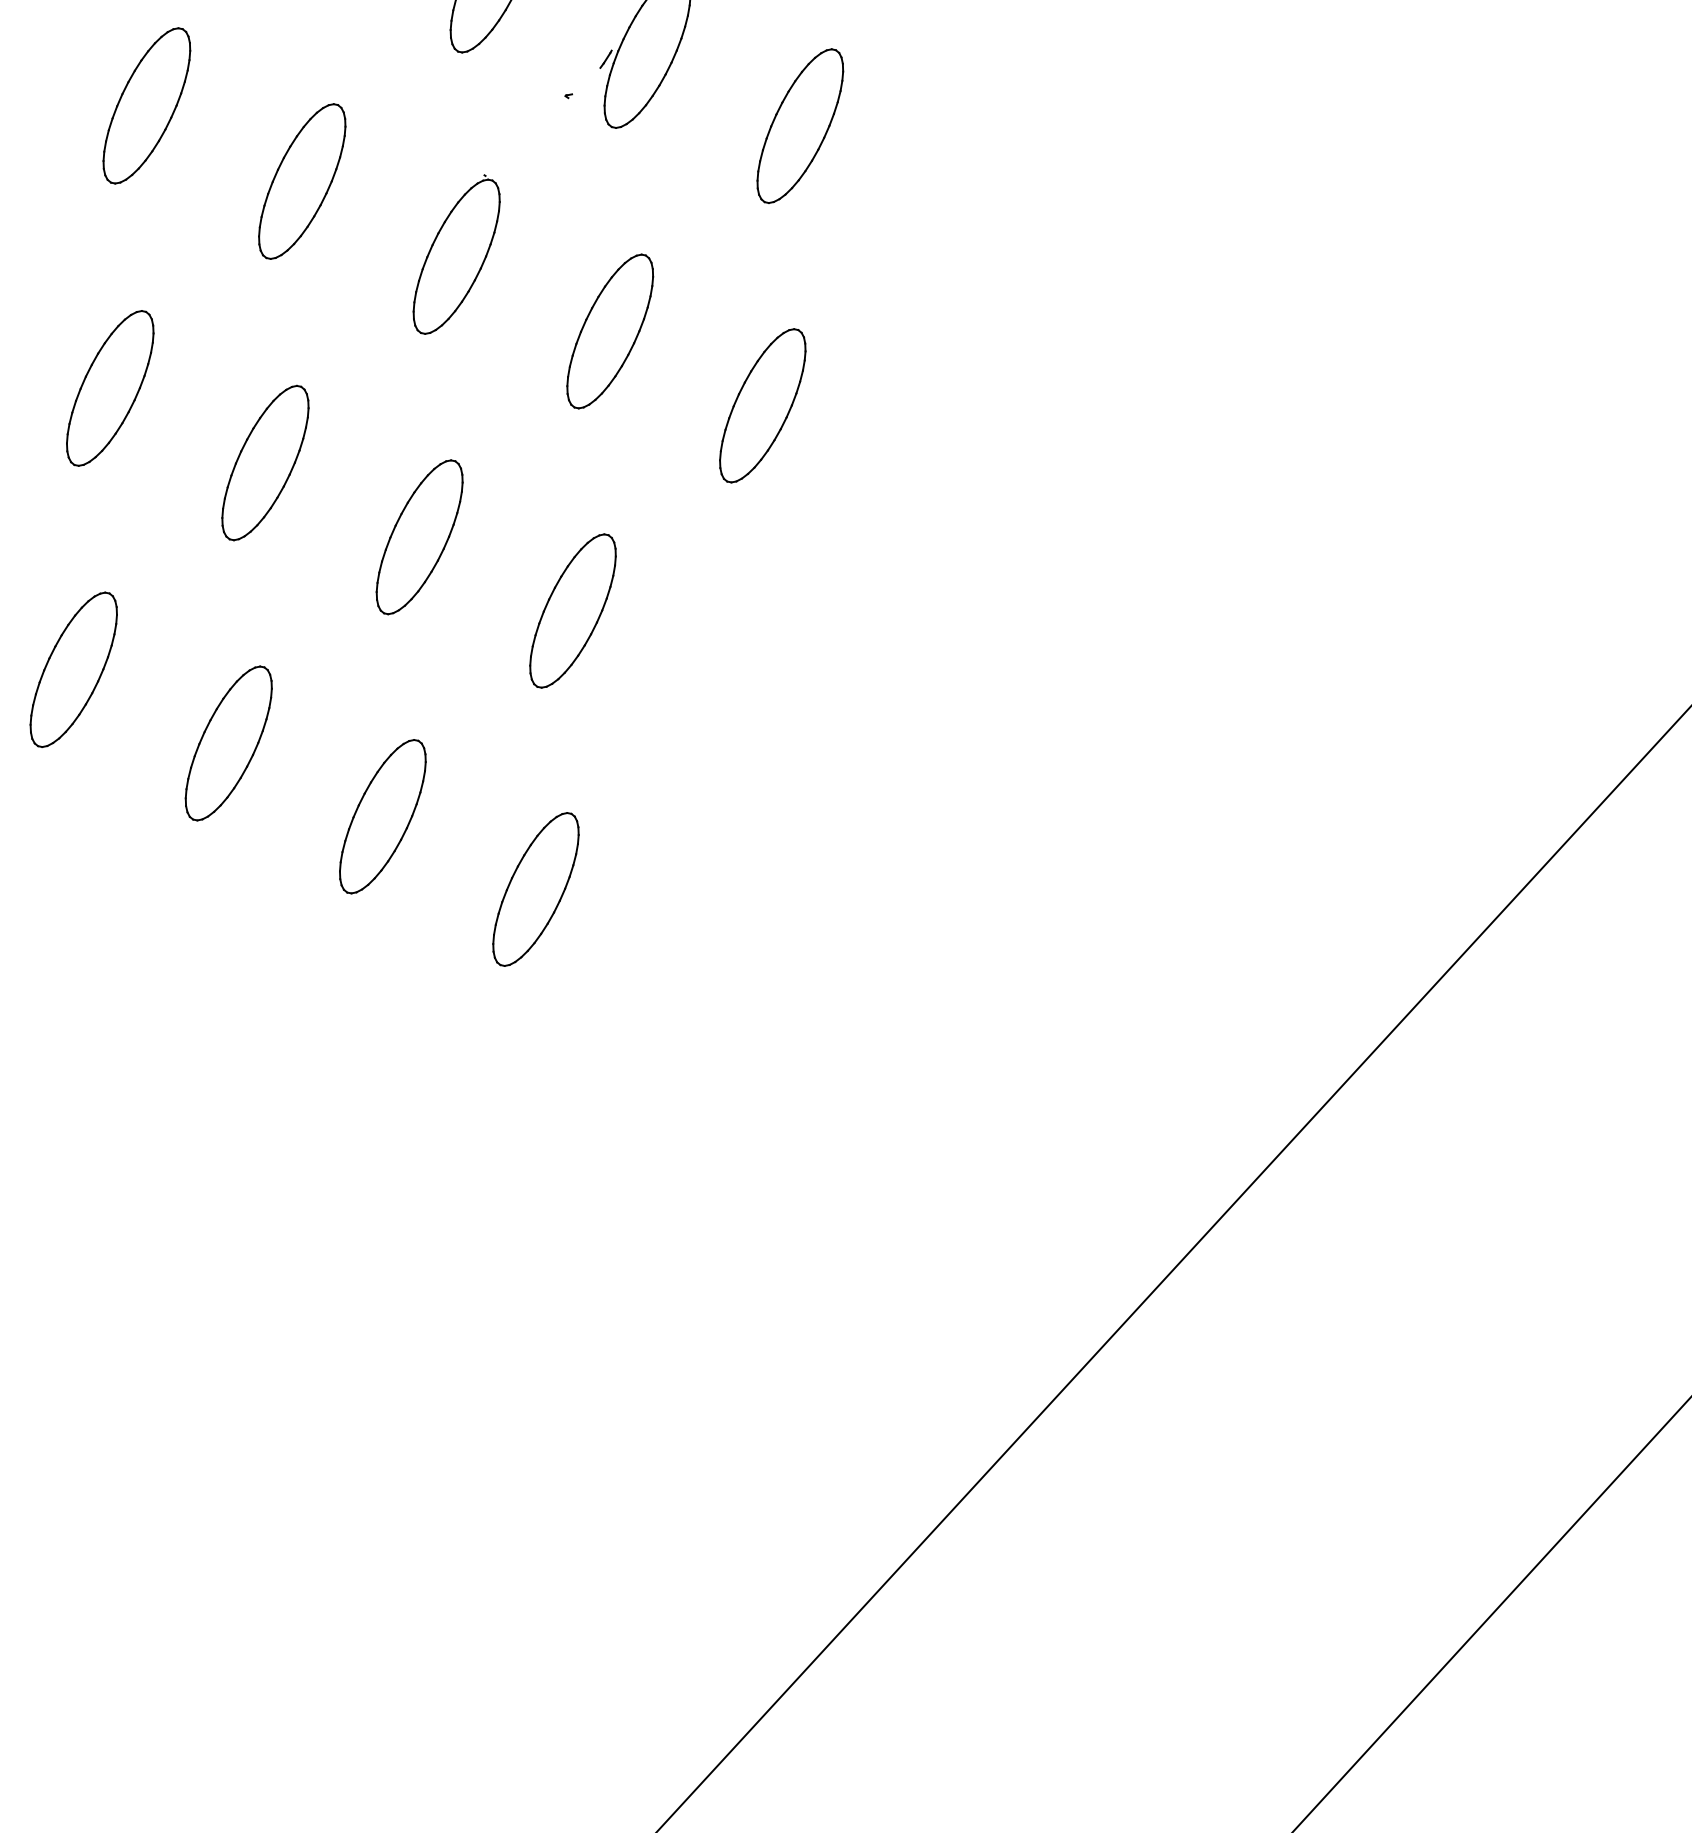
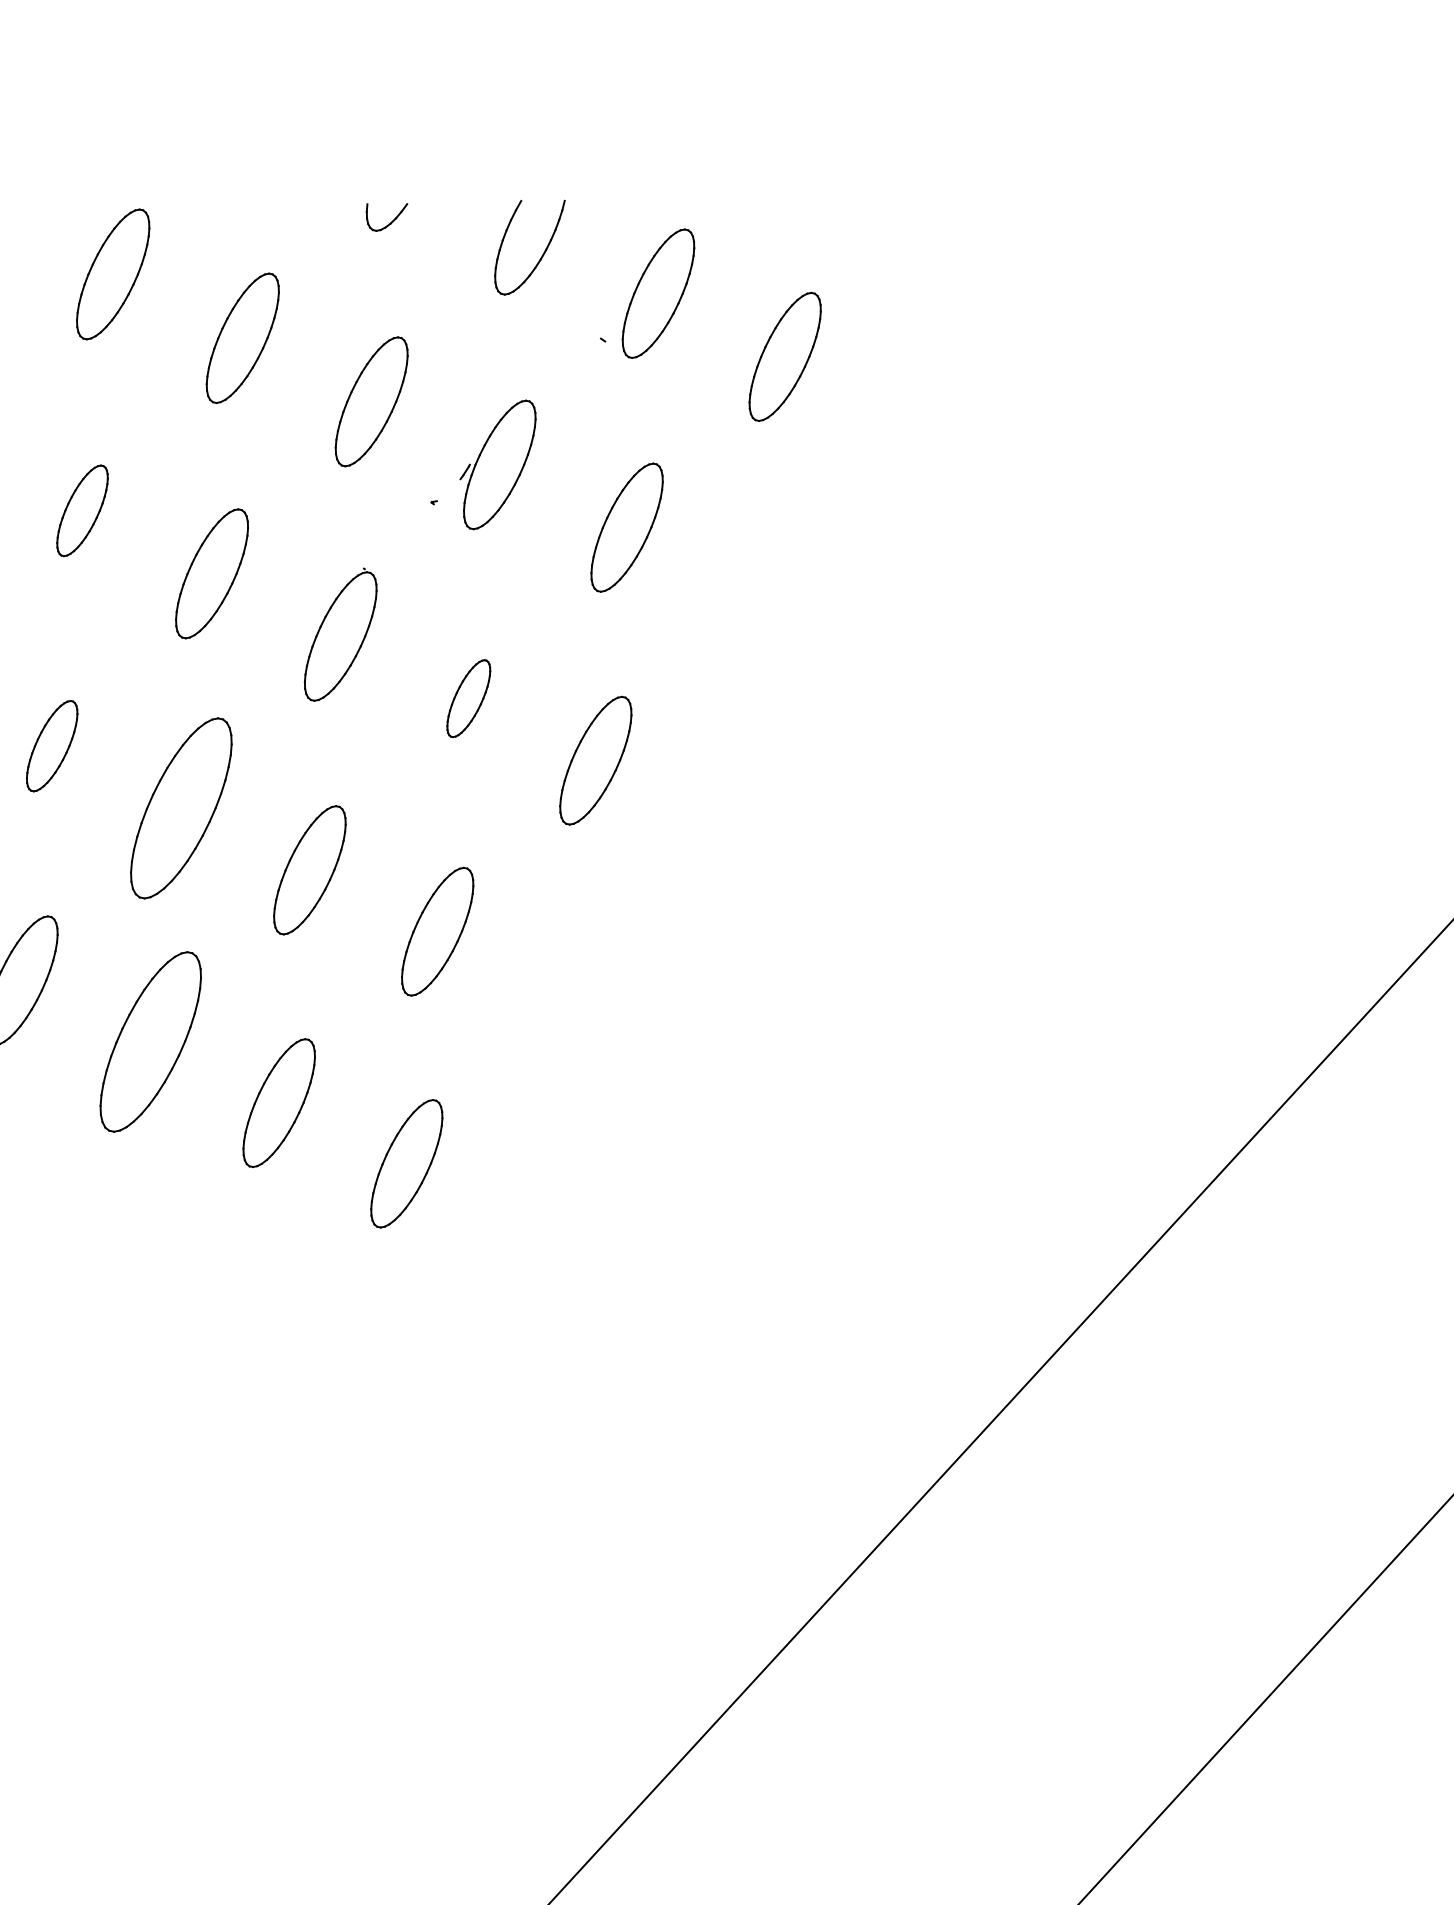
part: (146, 105) -> (82, 510), size x0.7
part: (609, 331) -> (468, 698), size x0.6
part: (110, 387) -> (52, 745), size x0.7
part: (265, 463) -> (181, 808), size x1.4
part: (228, 743) -> (150, 1042), size x1.4

